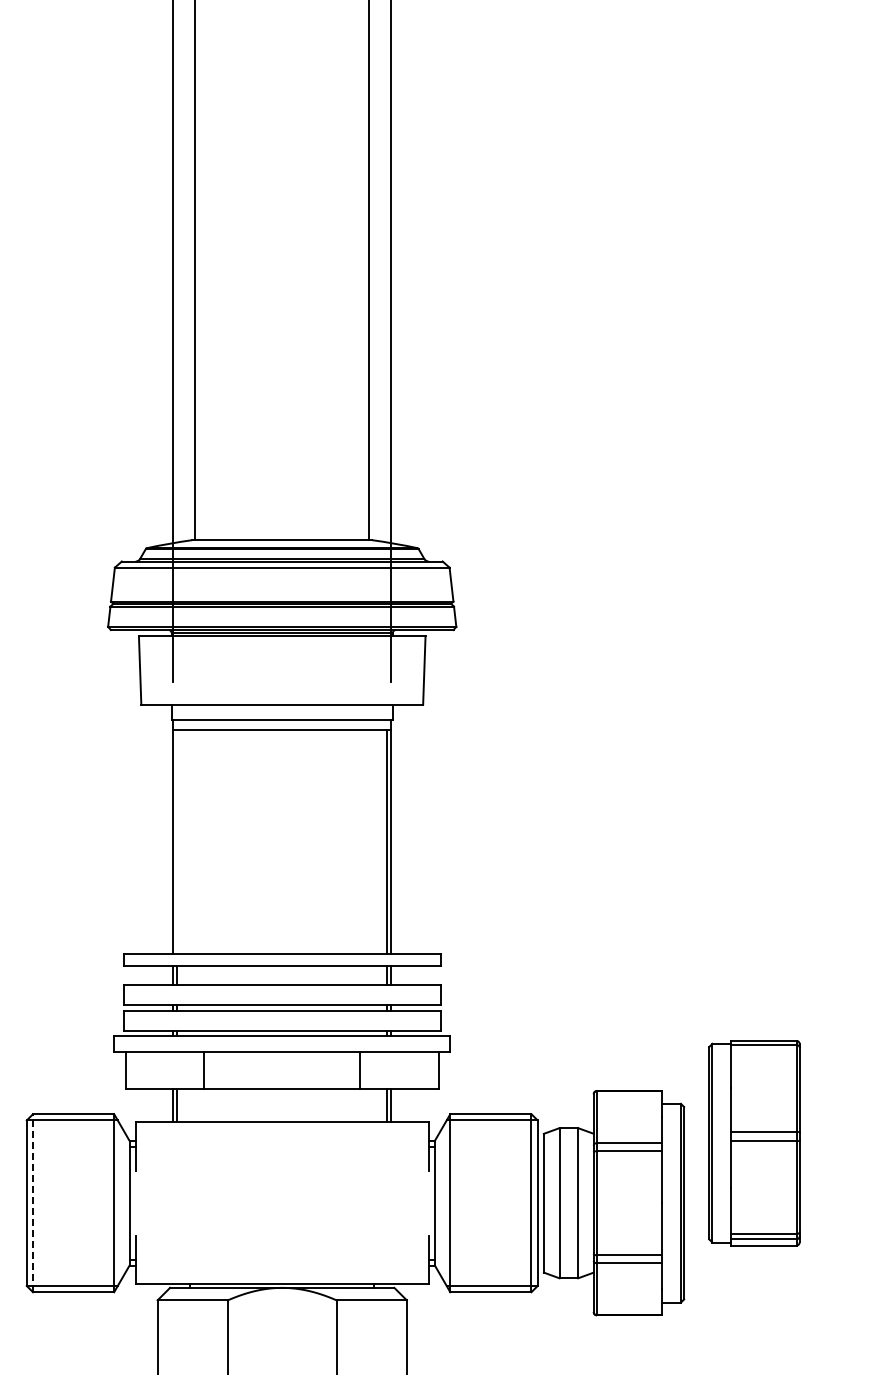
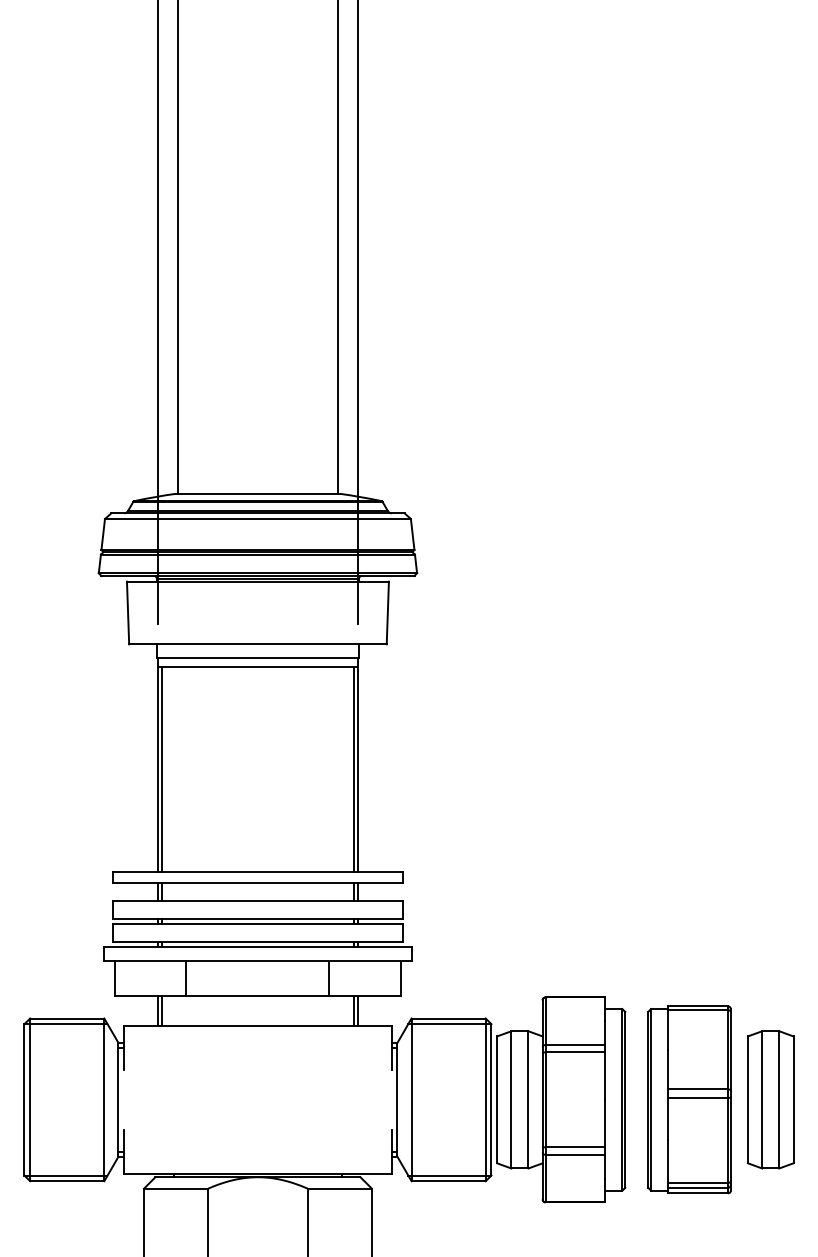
line: (177, 841) -> (162, 769), added
part: (754, 1143) -> (689, 1100), moved
line: (33, 1202) -> (30, 1099), dashed -> solid
part: (843, 1203) -> (770, 1100), added

